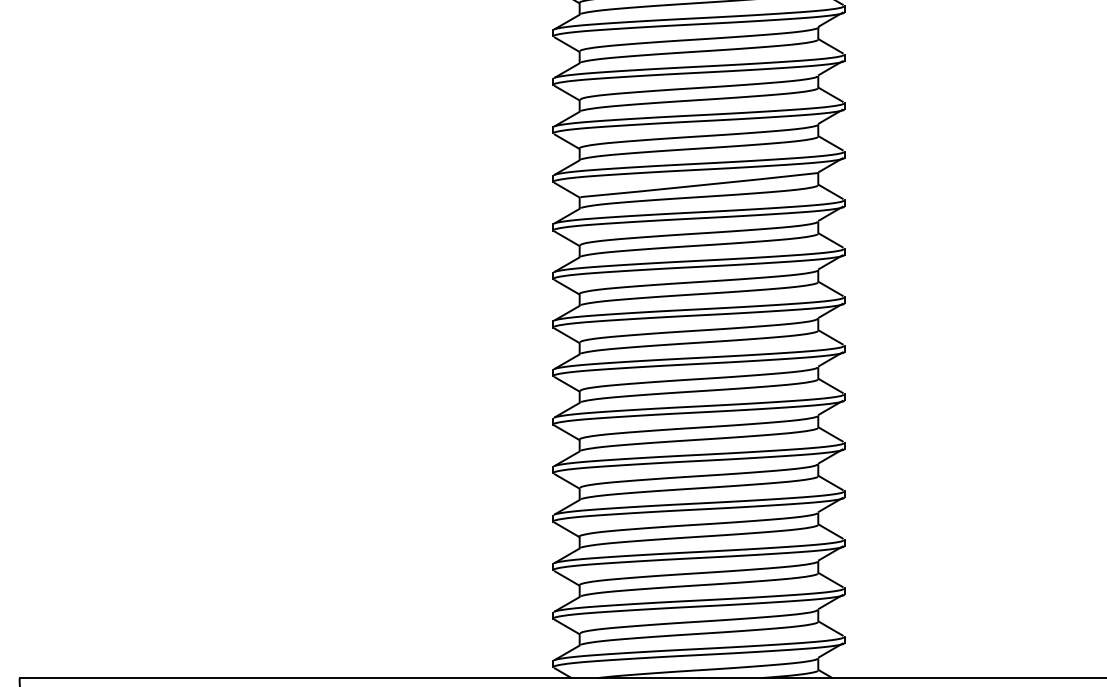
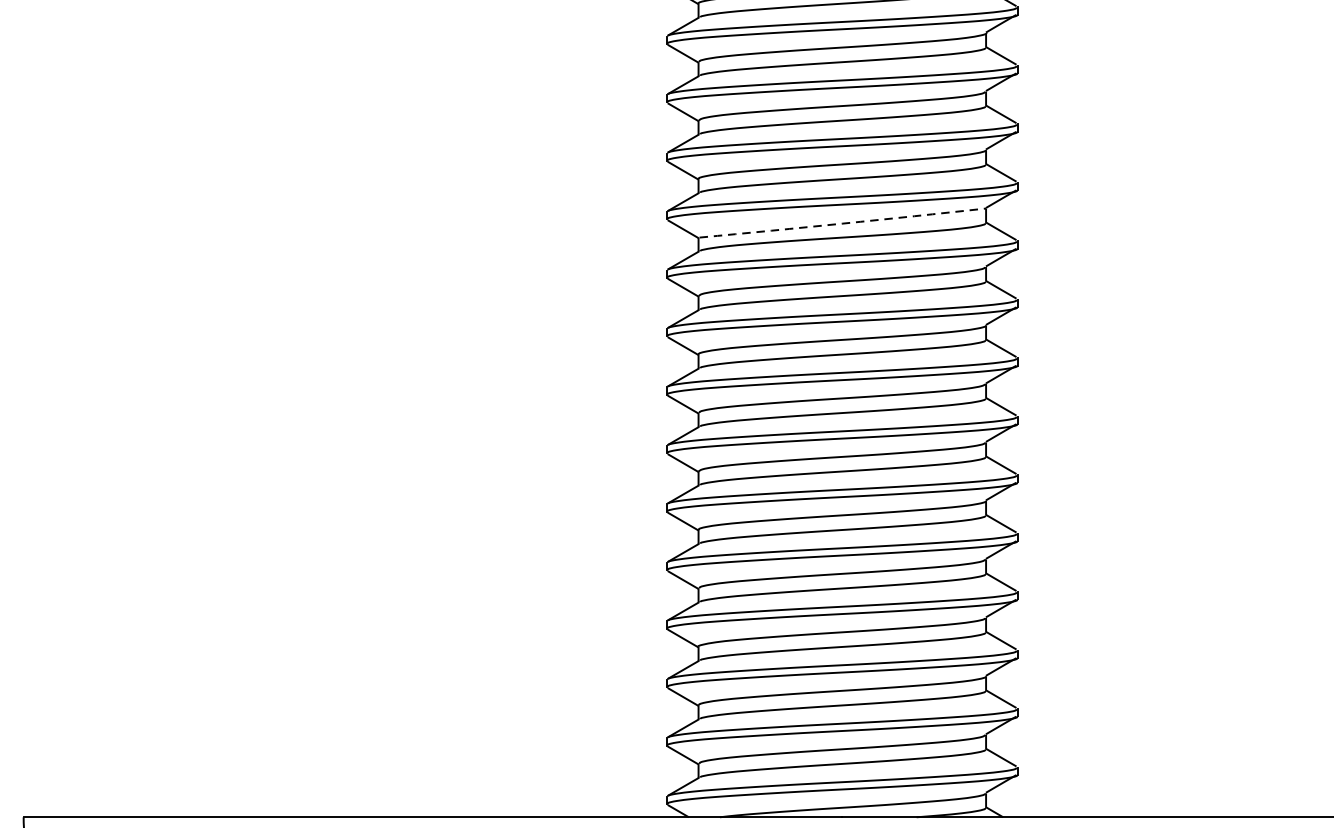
arc: (699, 185) -> (842, 223), solid -> dashed

